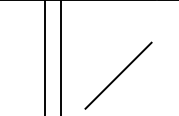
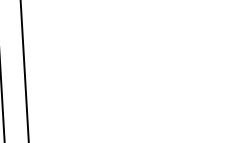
line: (118, 75) -> (117, 74), removed

